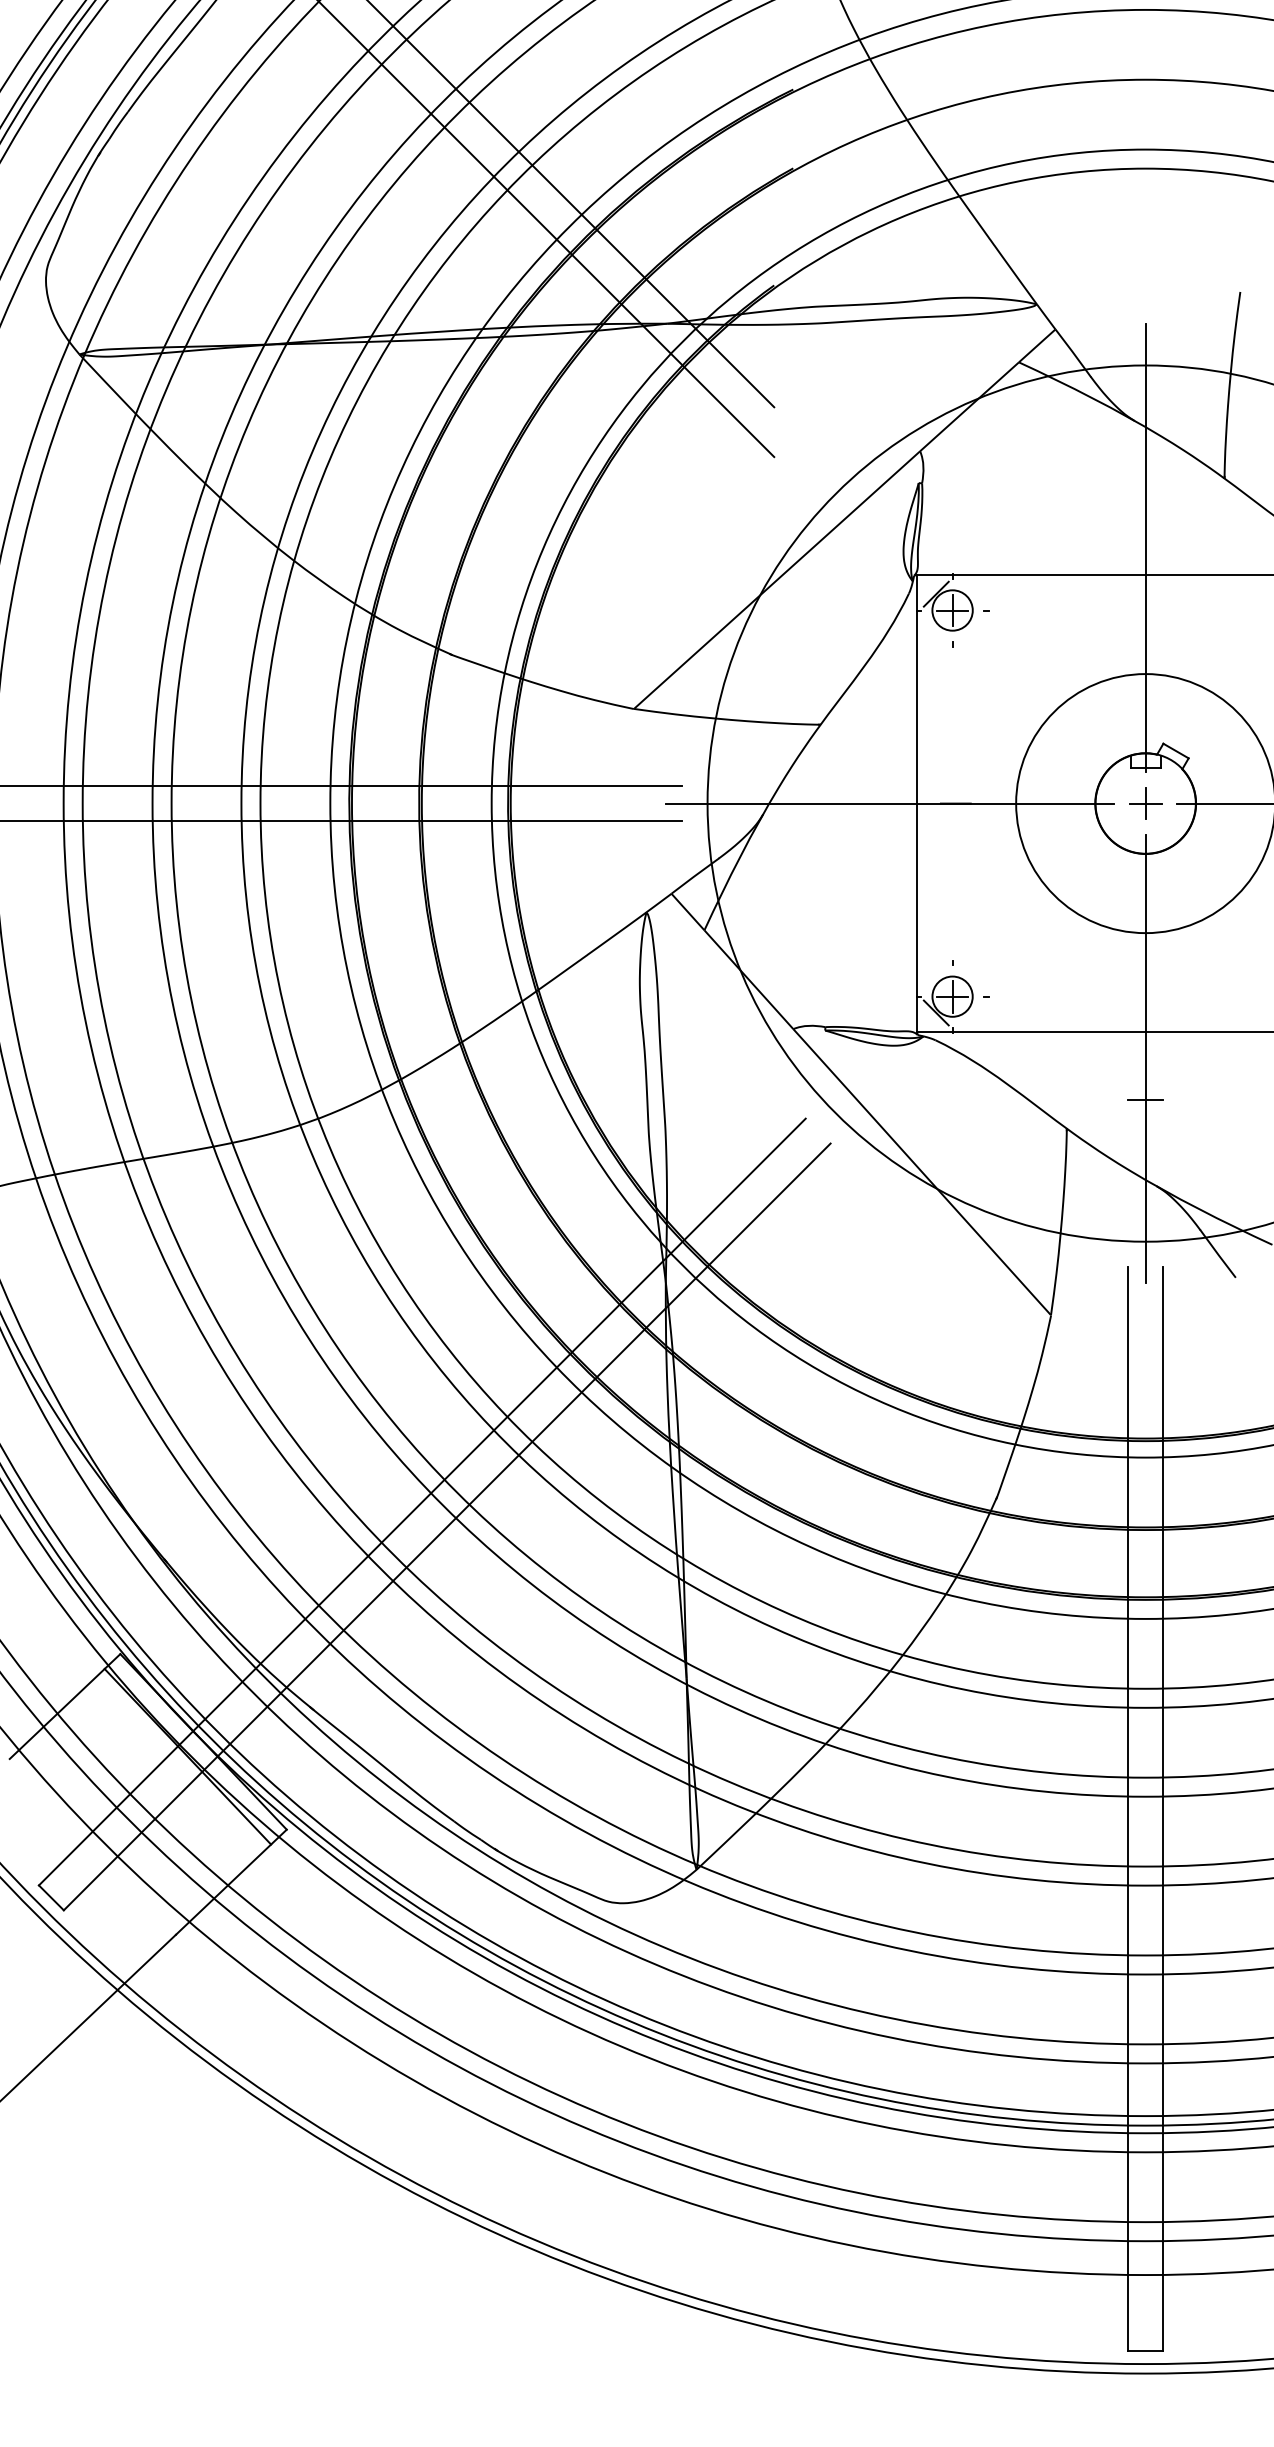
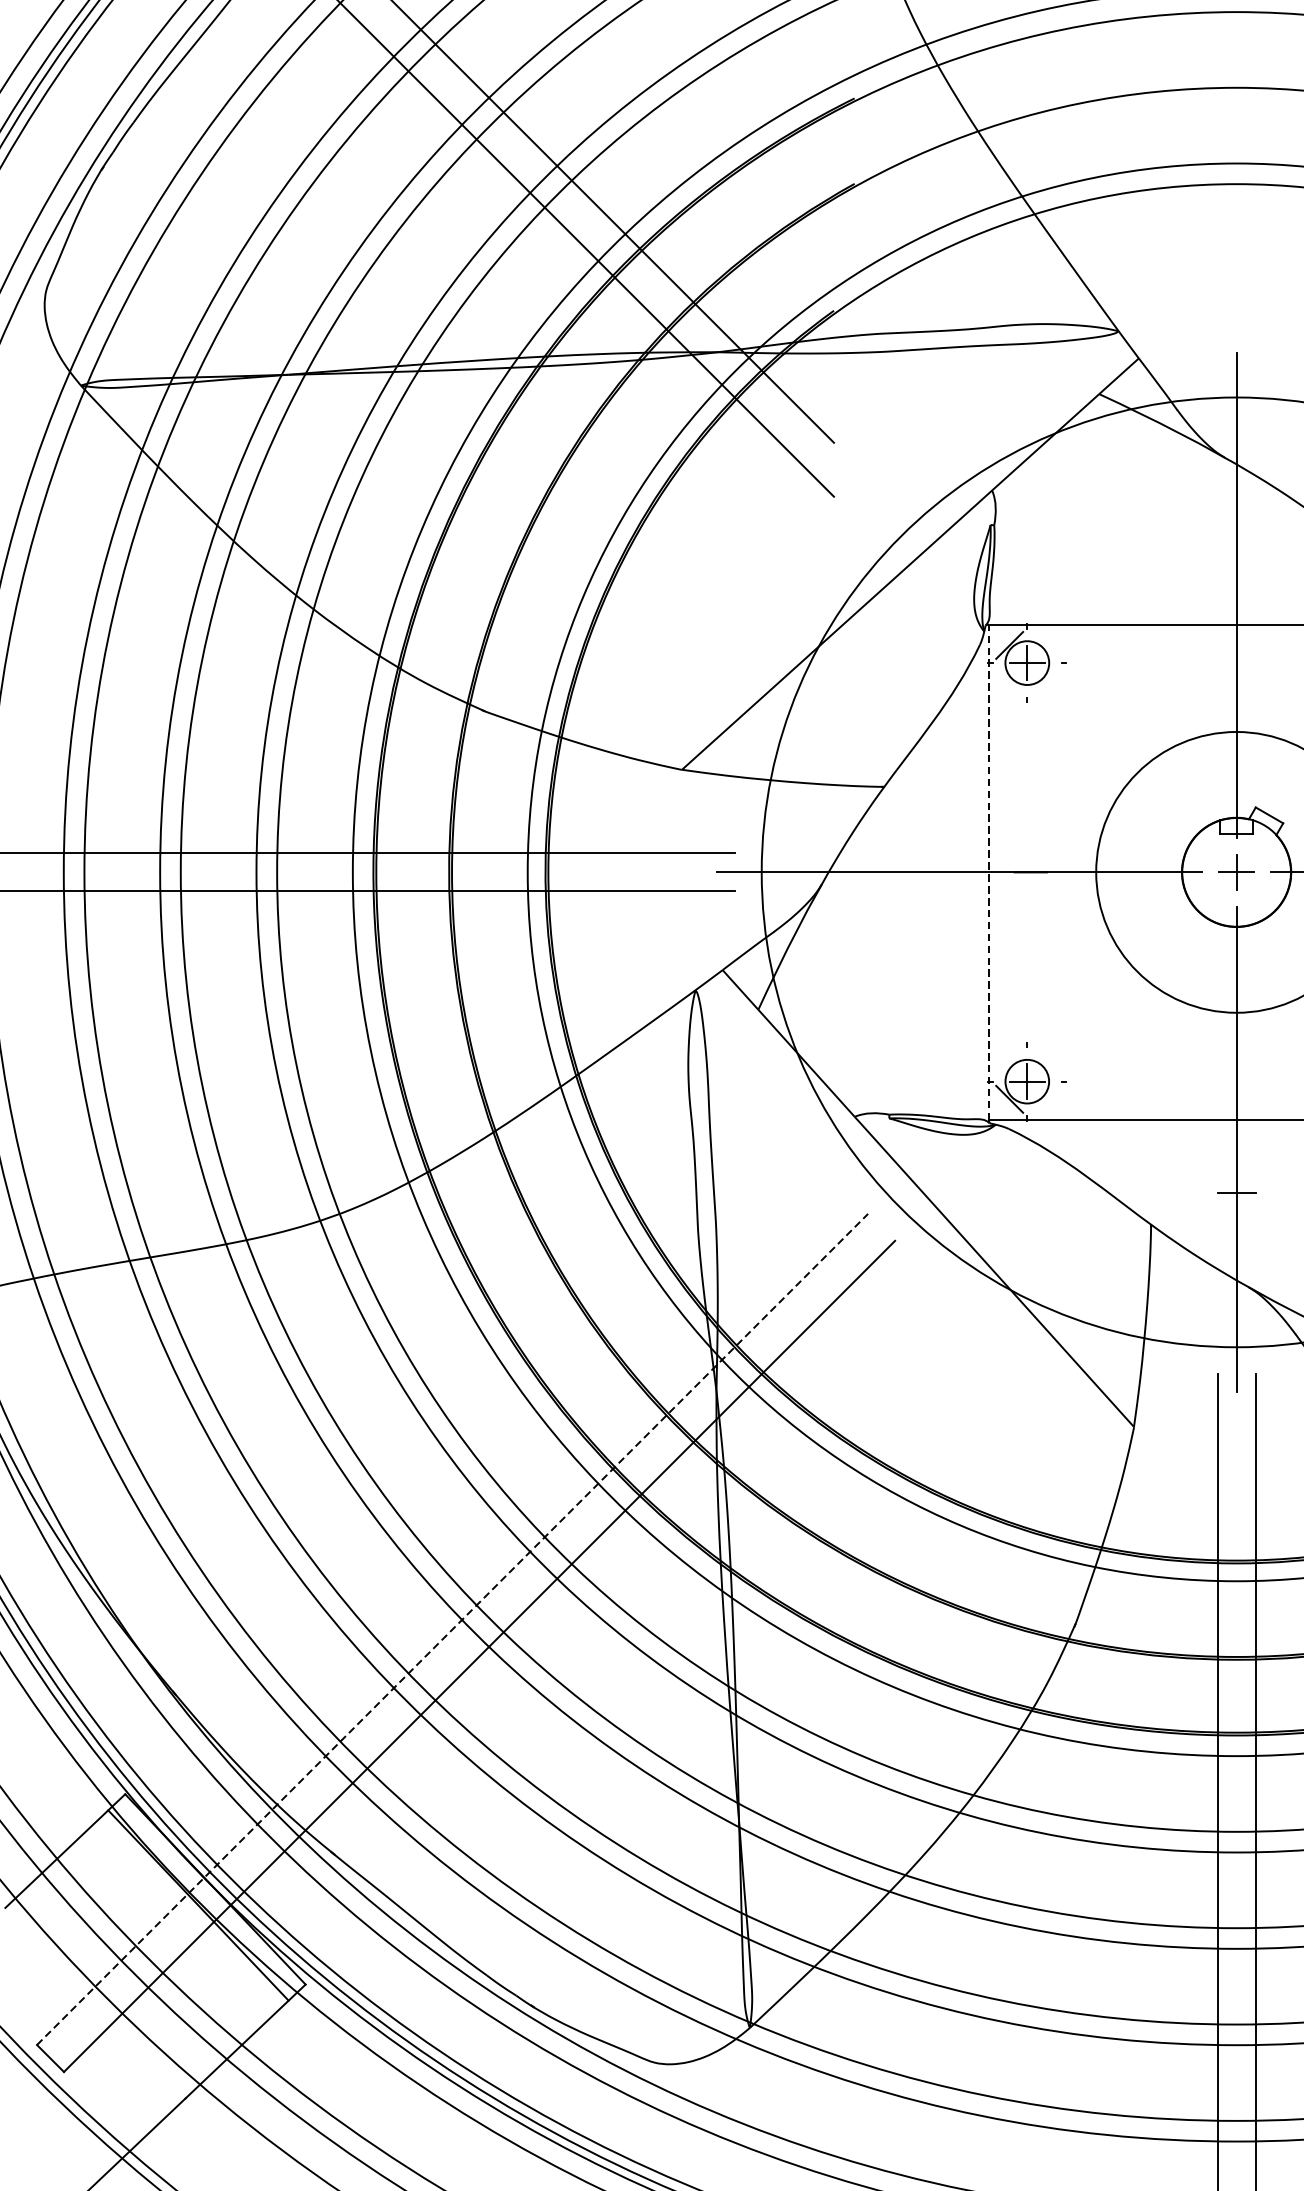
line: (917, 803) -> (989, 872), solid -> dashed
line: (422, 1501) -> (452, 1628), solid -> dashed

